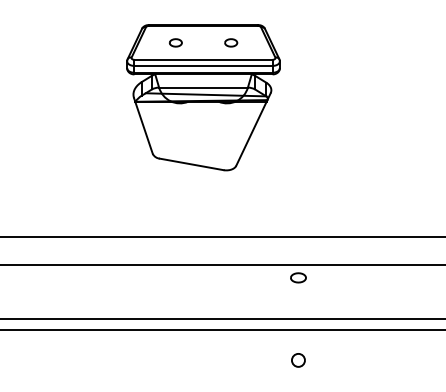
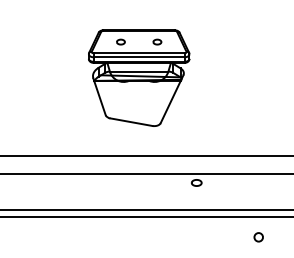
part: (204, 96) -> (139, 77), moved
circle: (298, 360) -> (258, 237), moved

